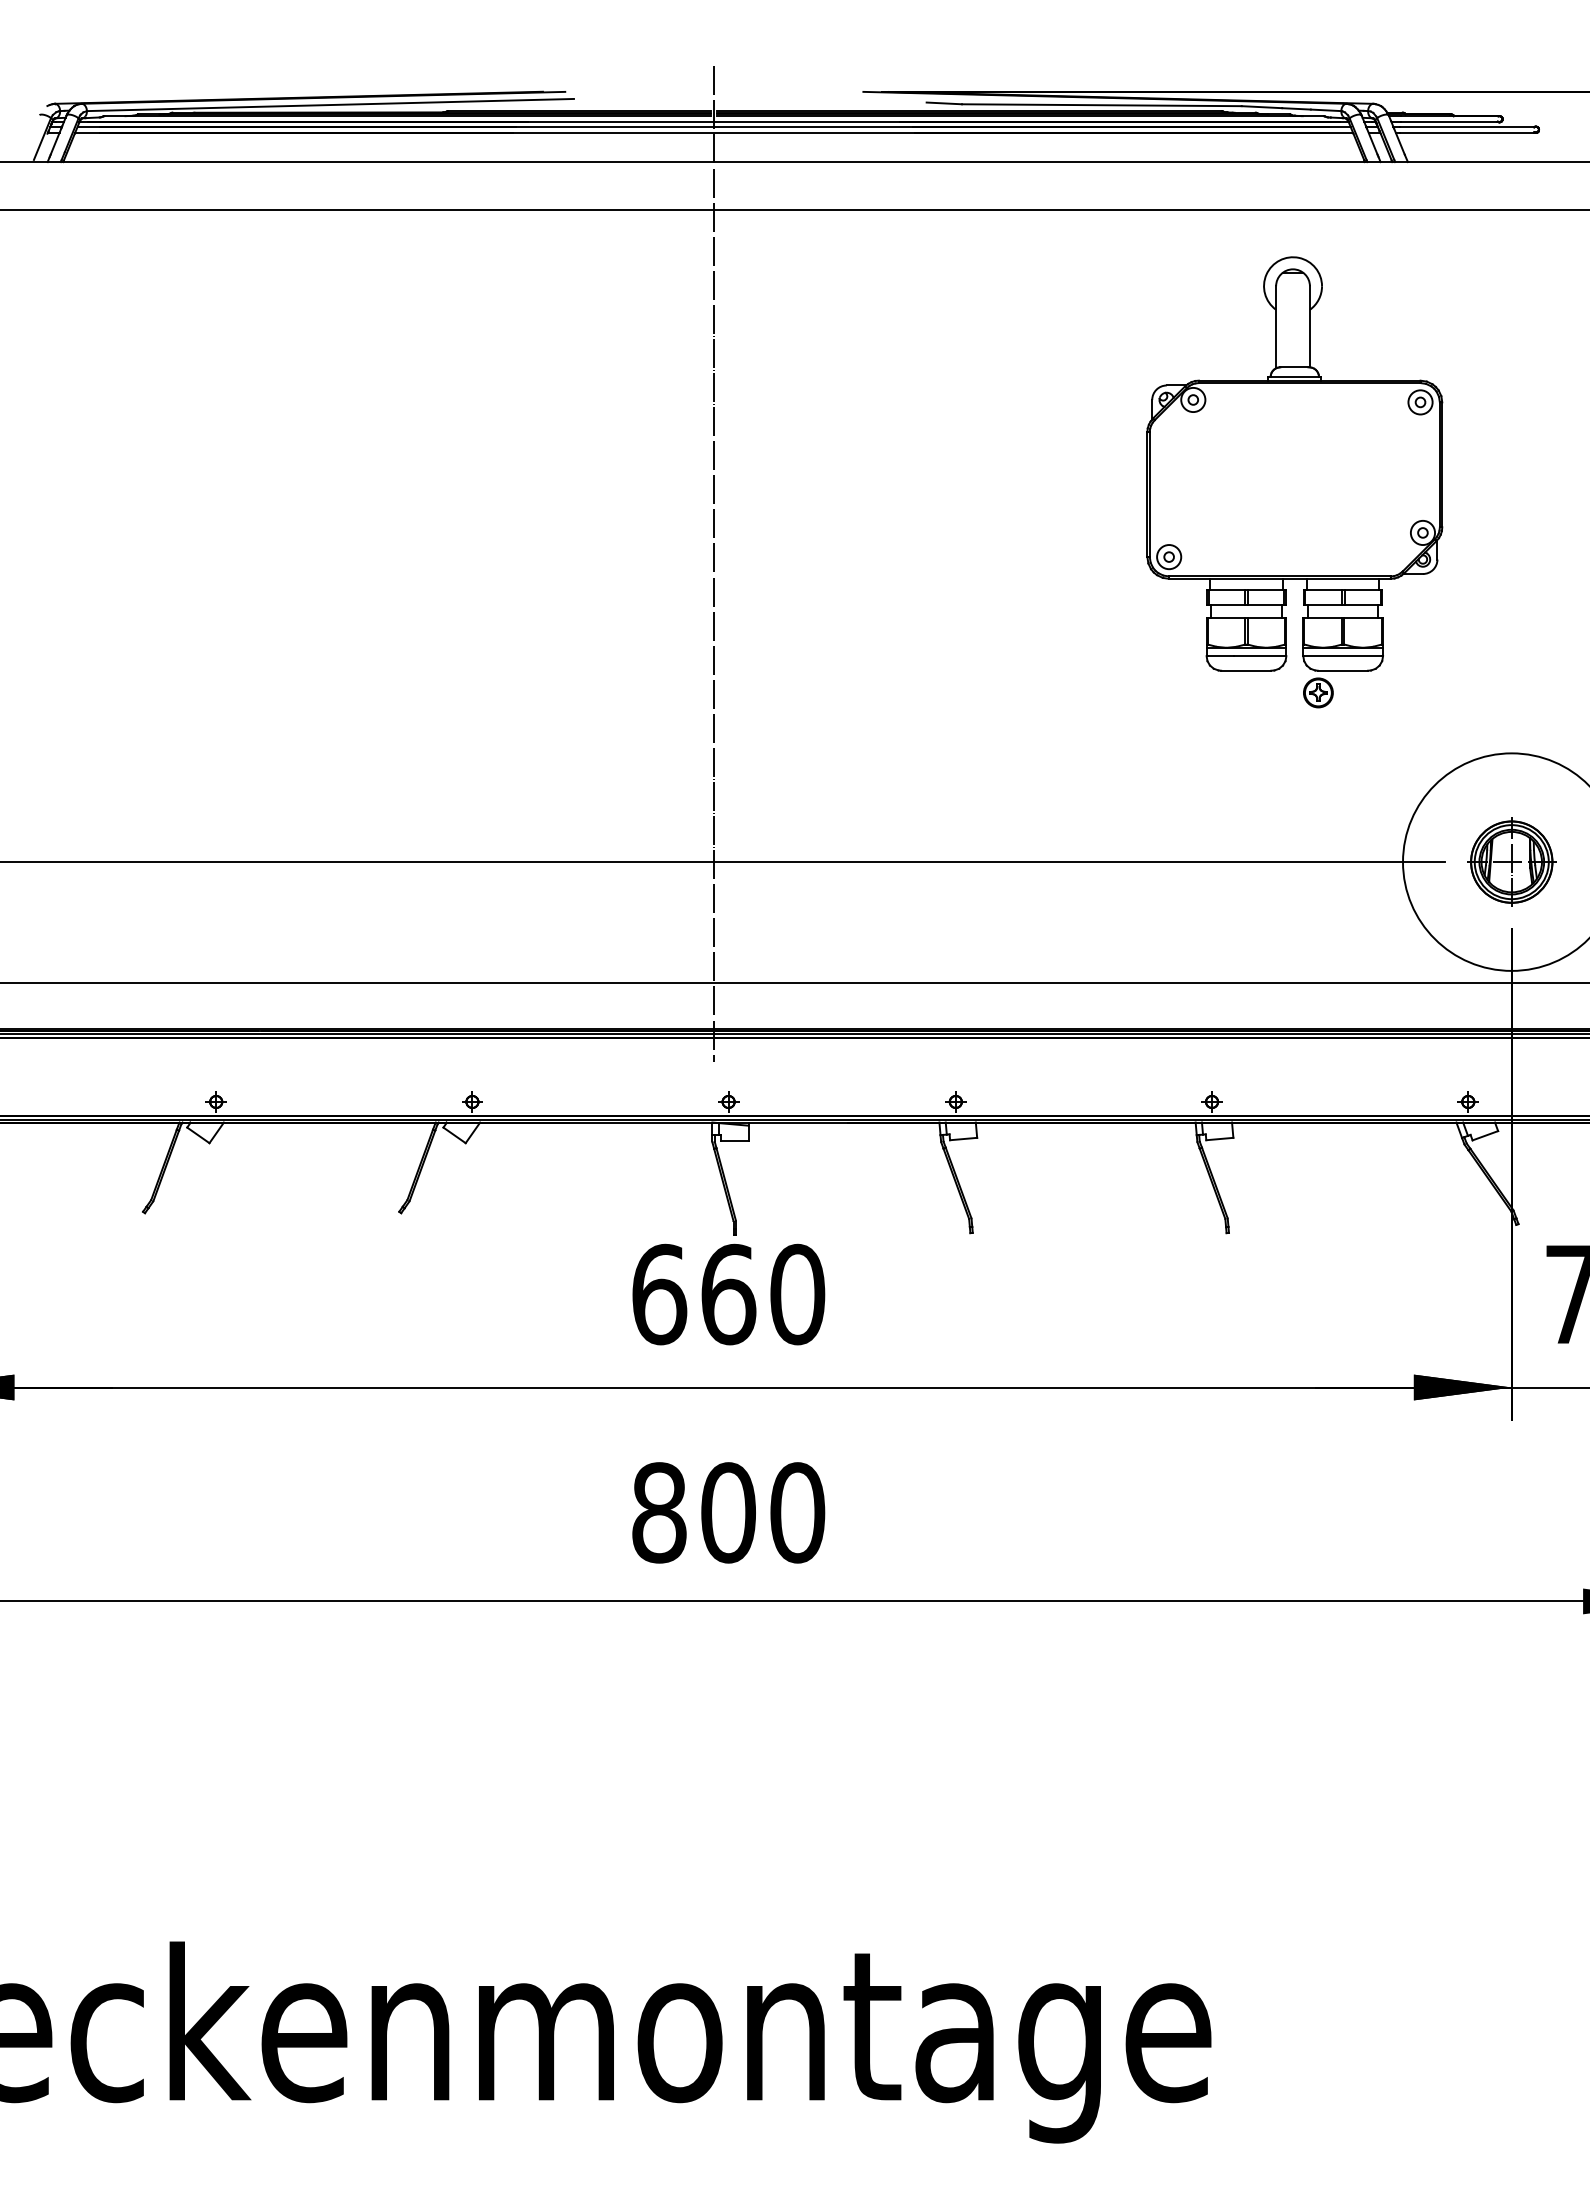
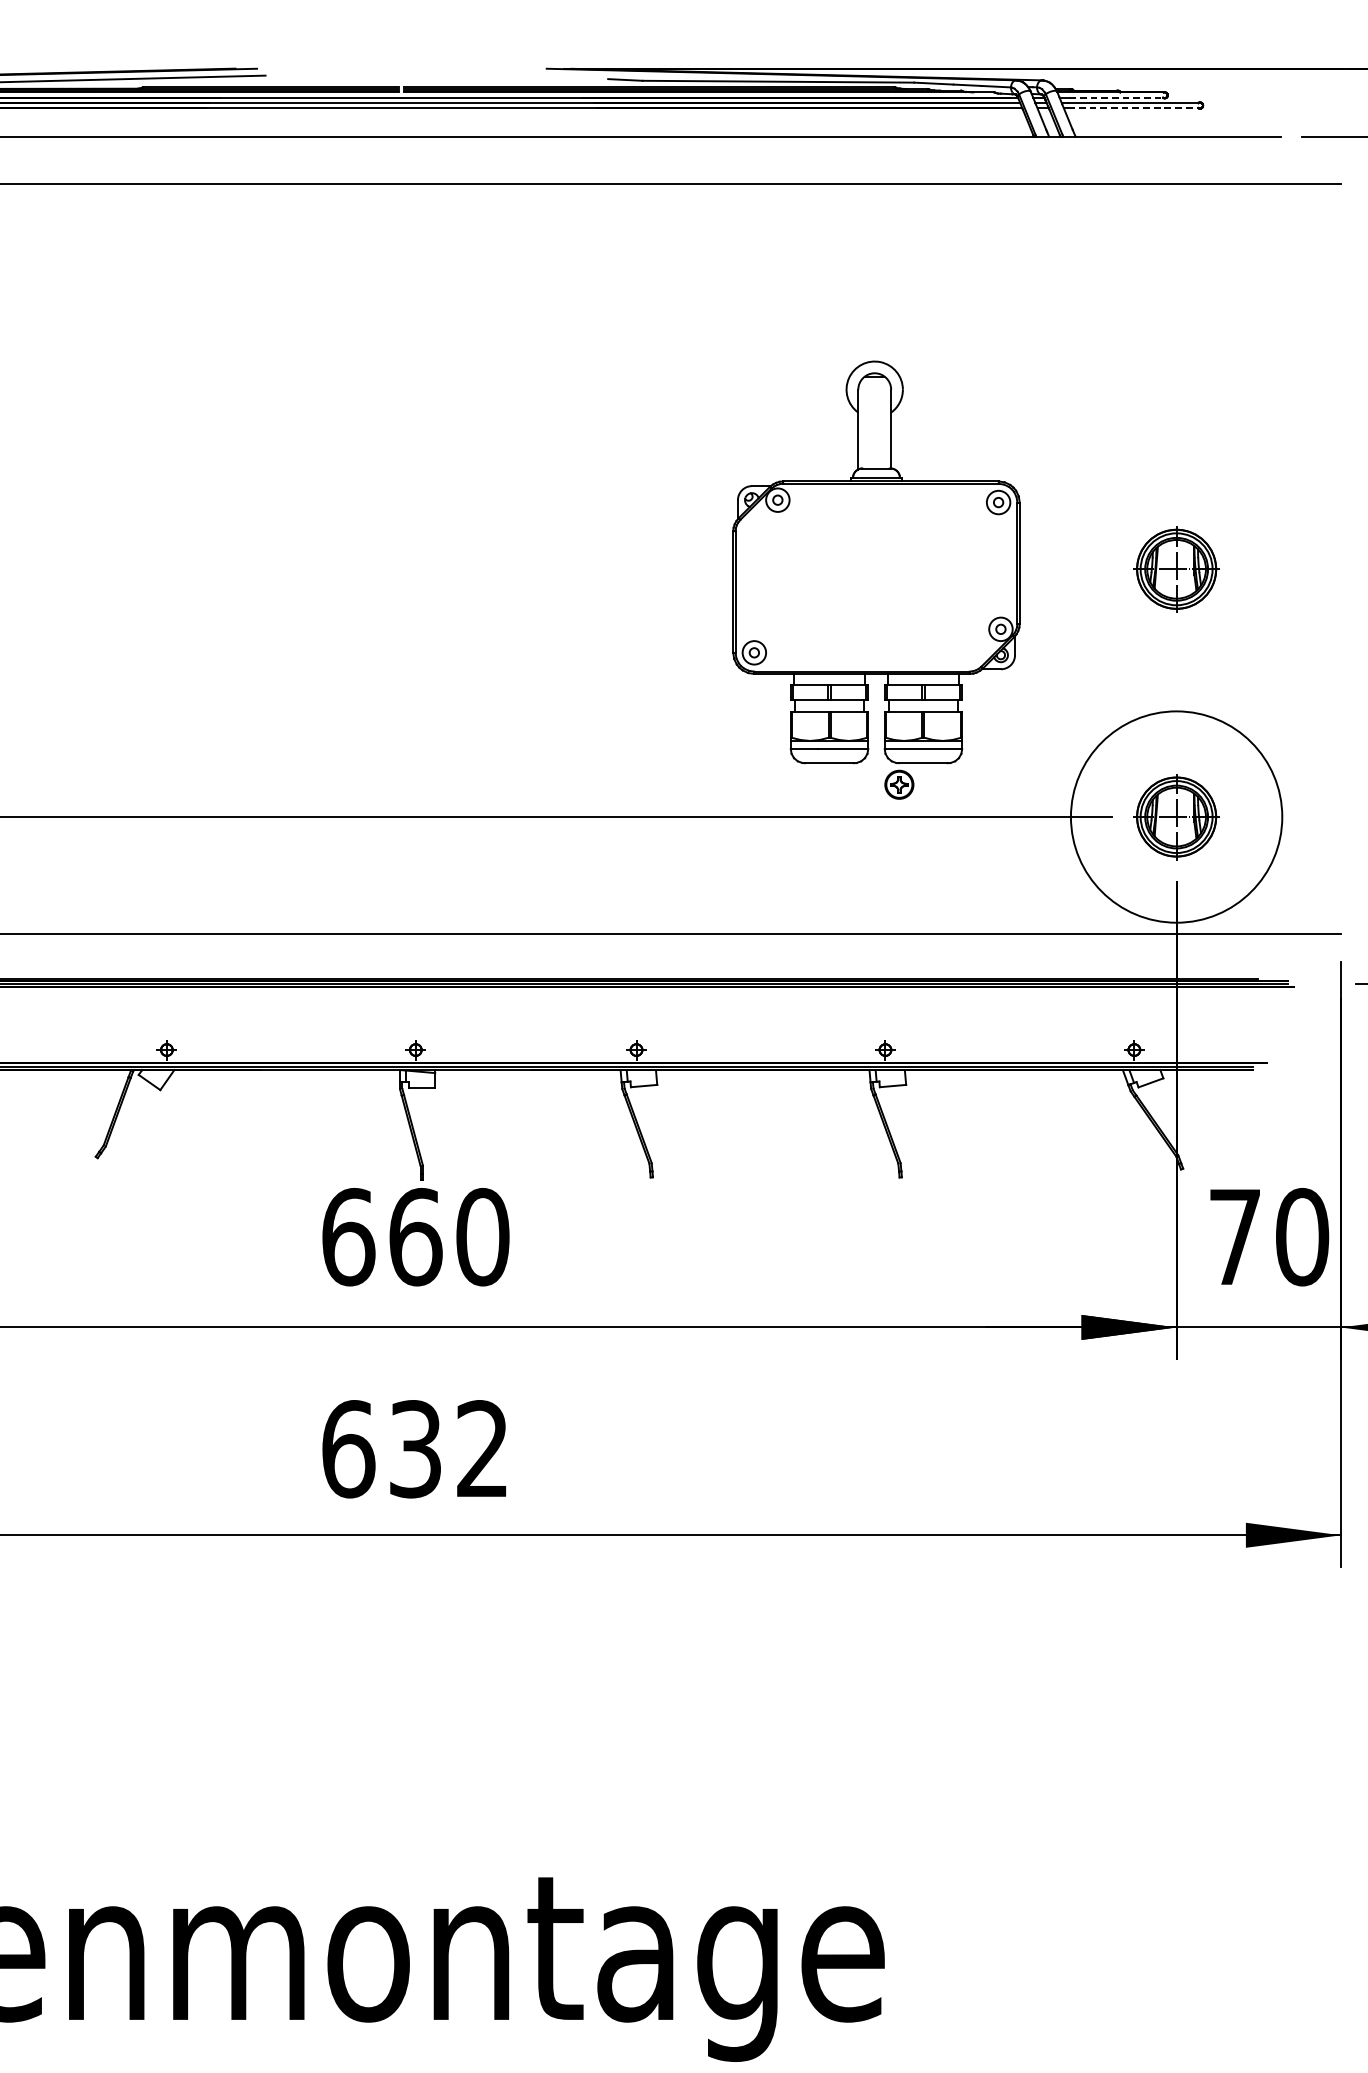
line: (1449, 122) -> (1116, 98), solid -> dashed
line: (1466, 132) -> (1132, 108), solid -> dashed
part: (1294, 482) -> (876, 580), moved
line: (714, 564) -> (402, 527), removed
part: (1511, 606) -> (1176, 568), added
text: (728, 1512) -> (415, 1448), 800 -> 632

